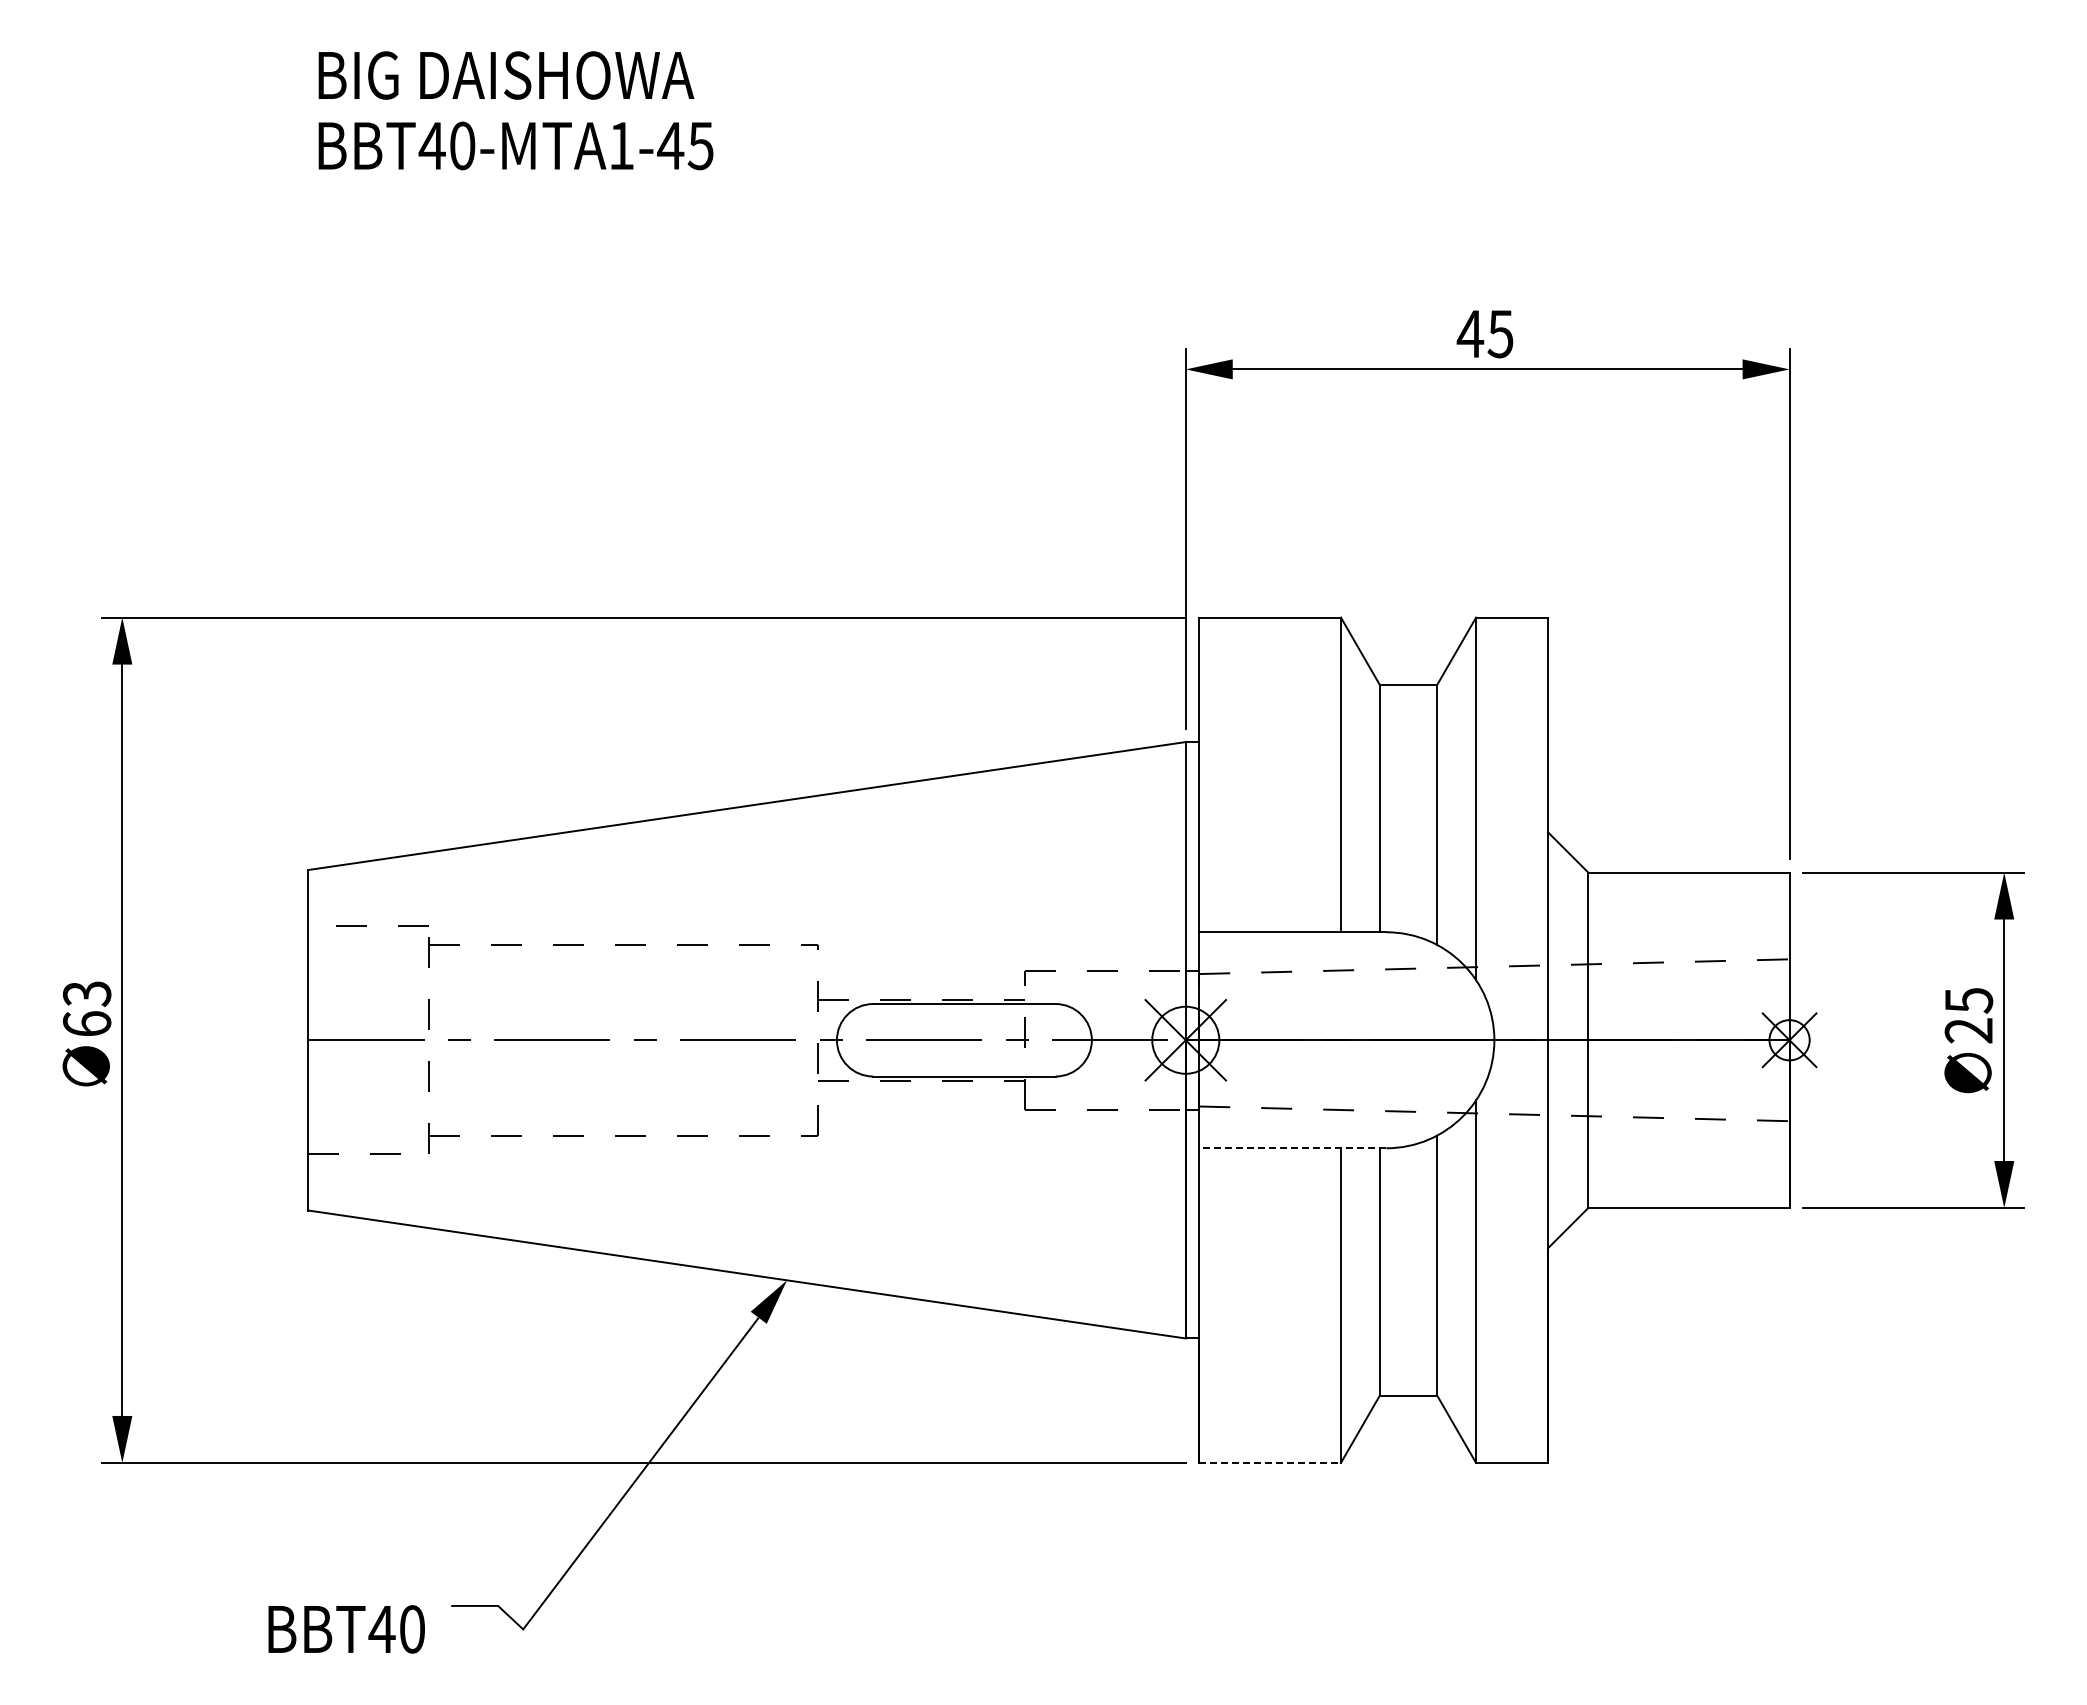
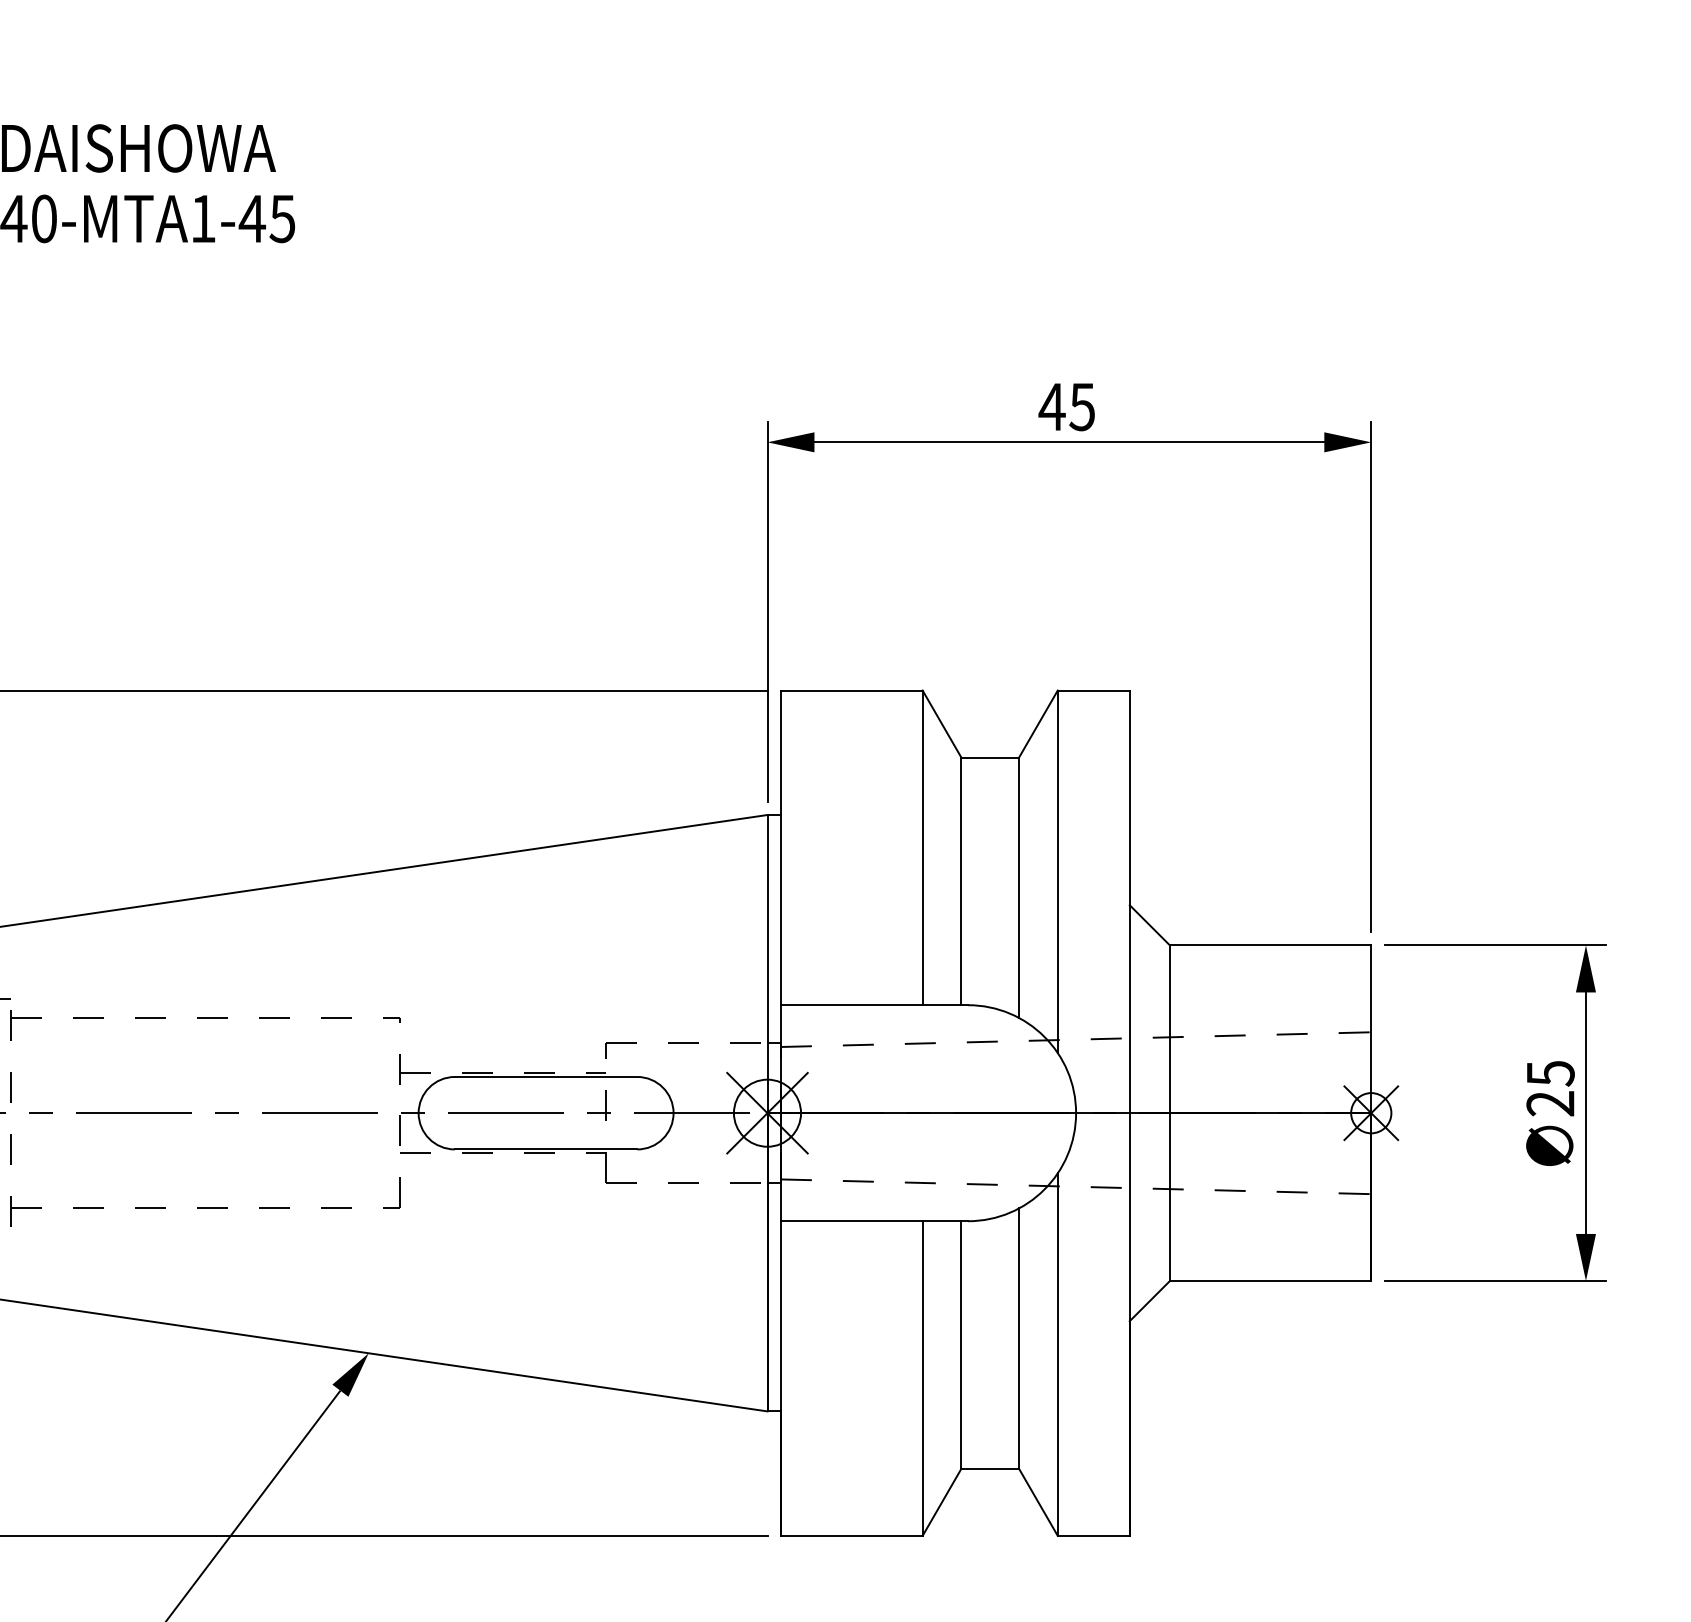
line: (1292, 1148) -> (874, 1221), dashed -> solid
line: (1270, 1462) -> (852, 1535), dashed -> solid

